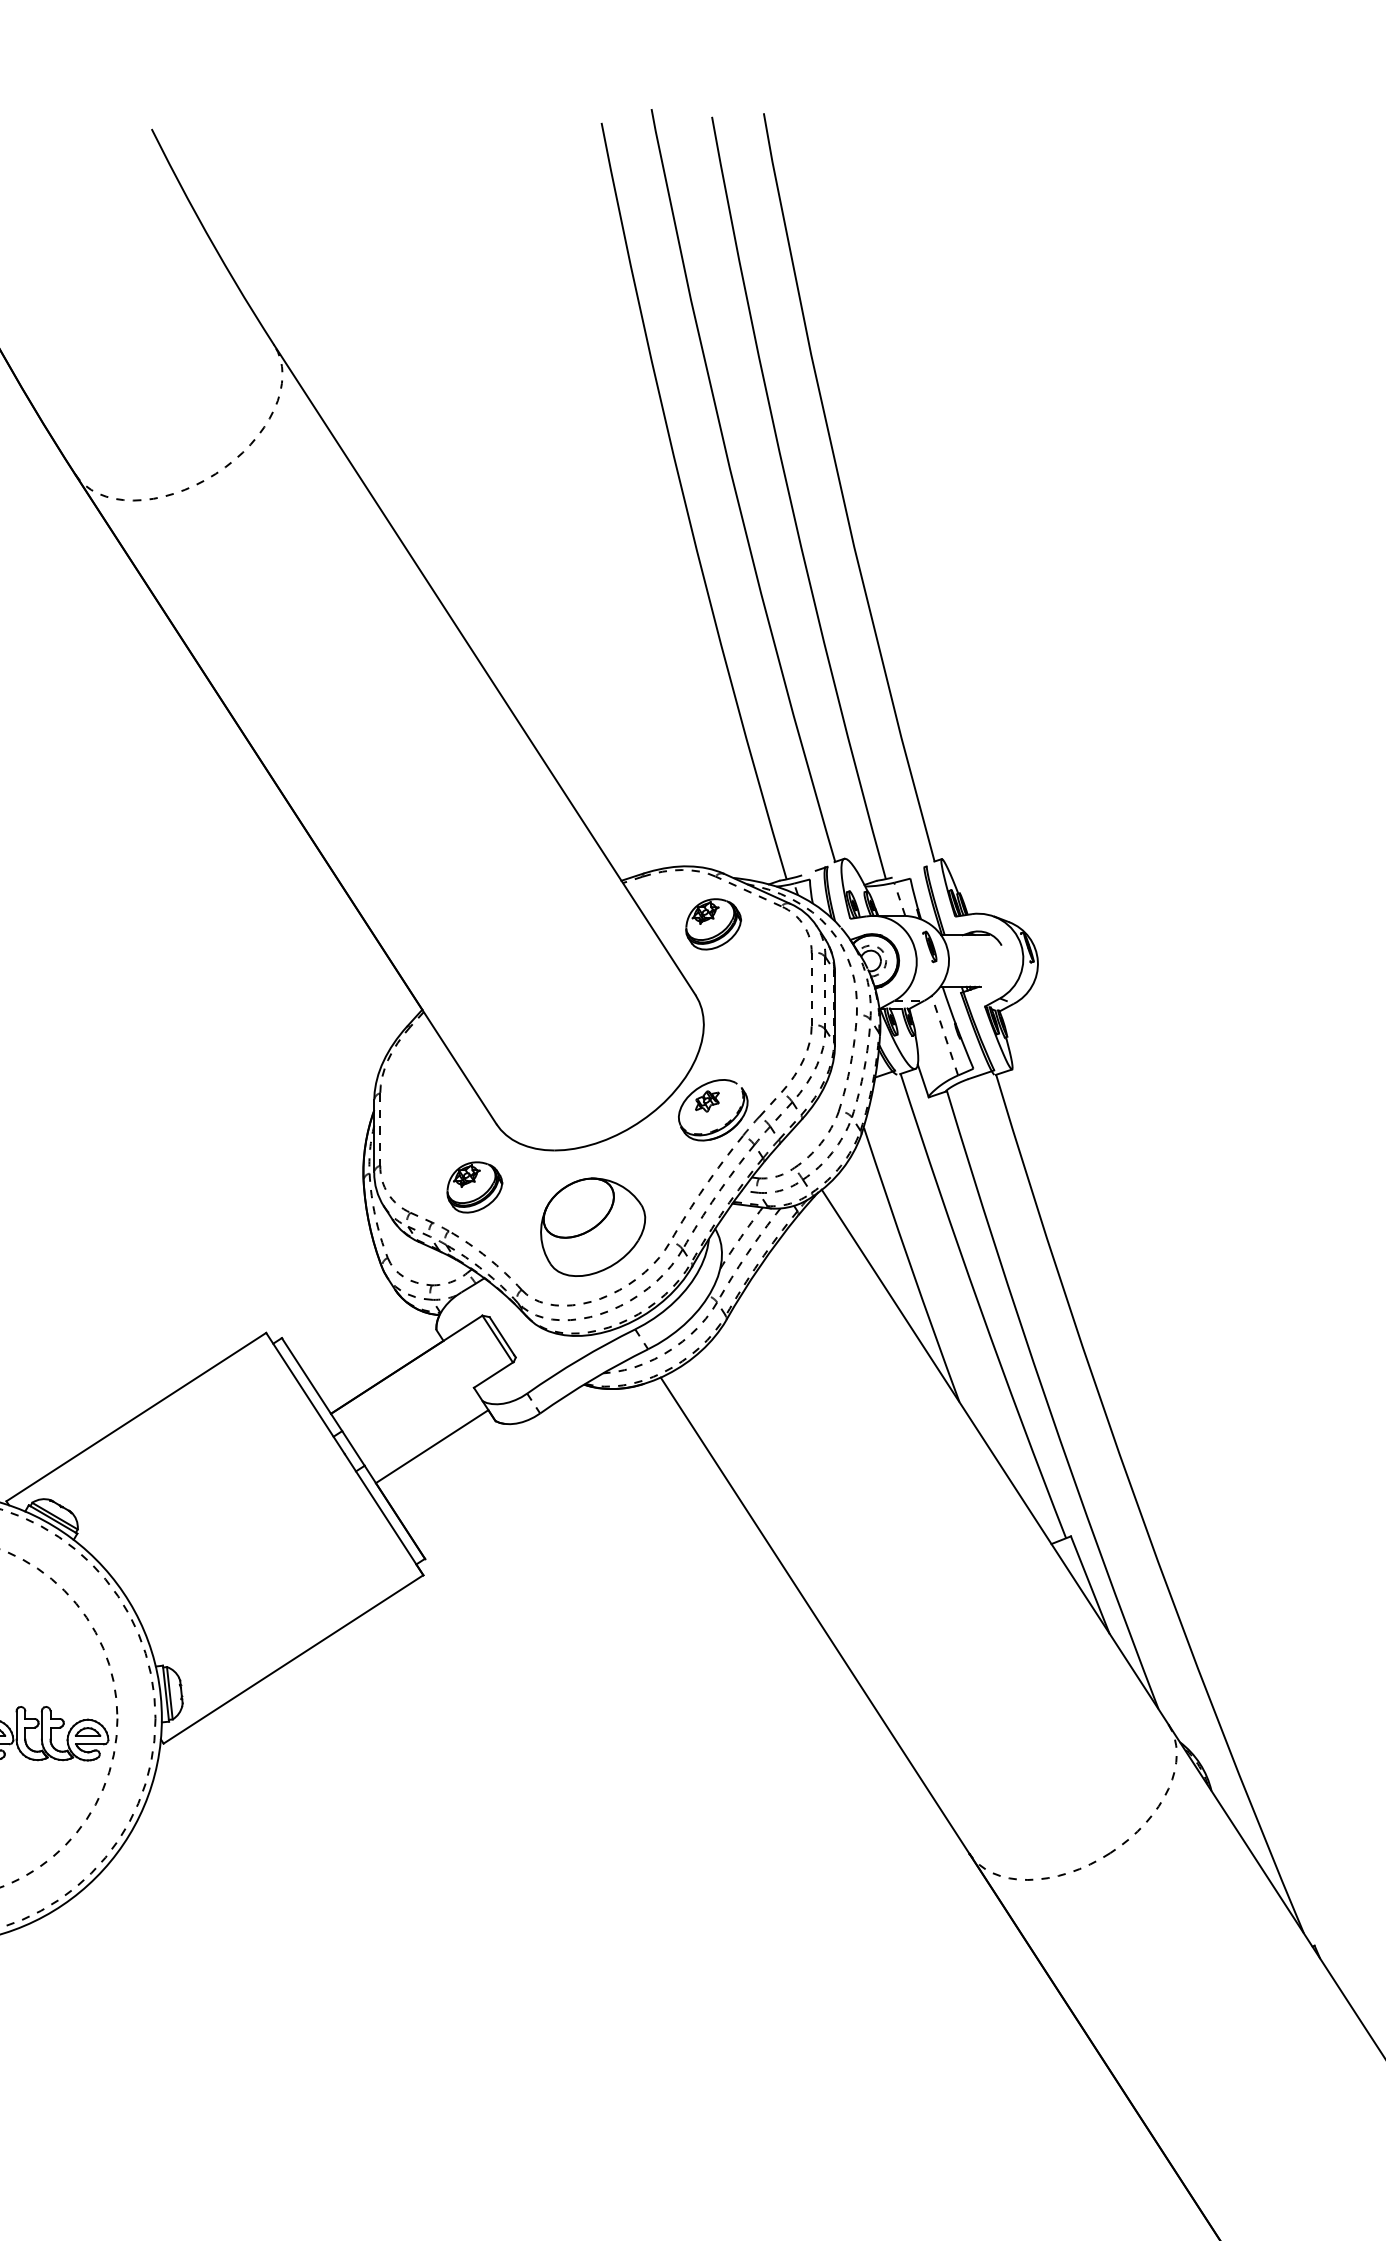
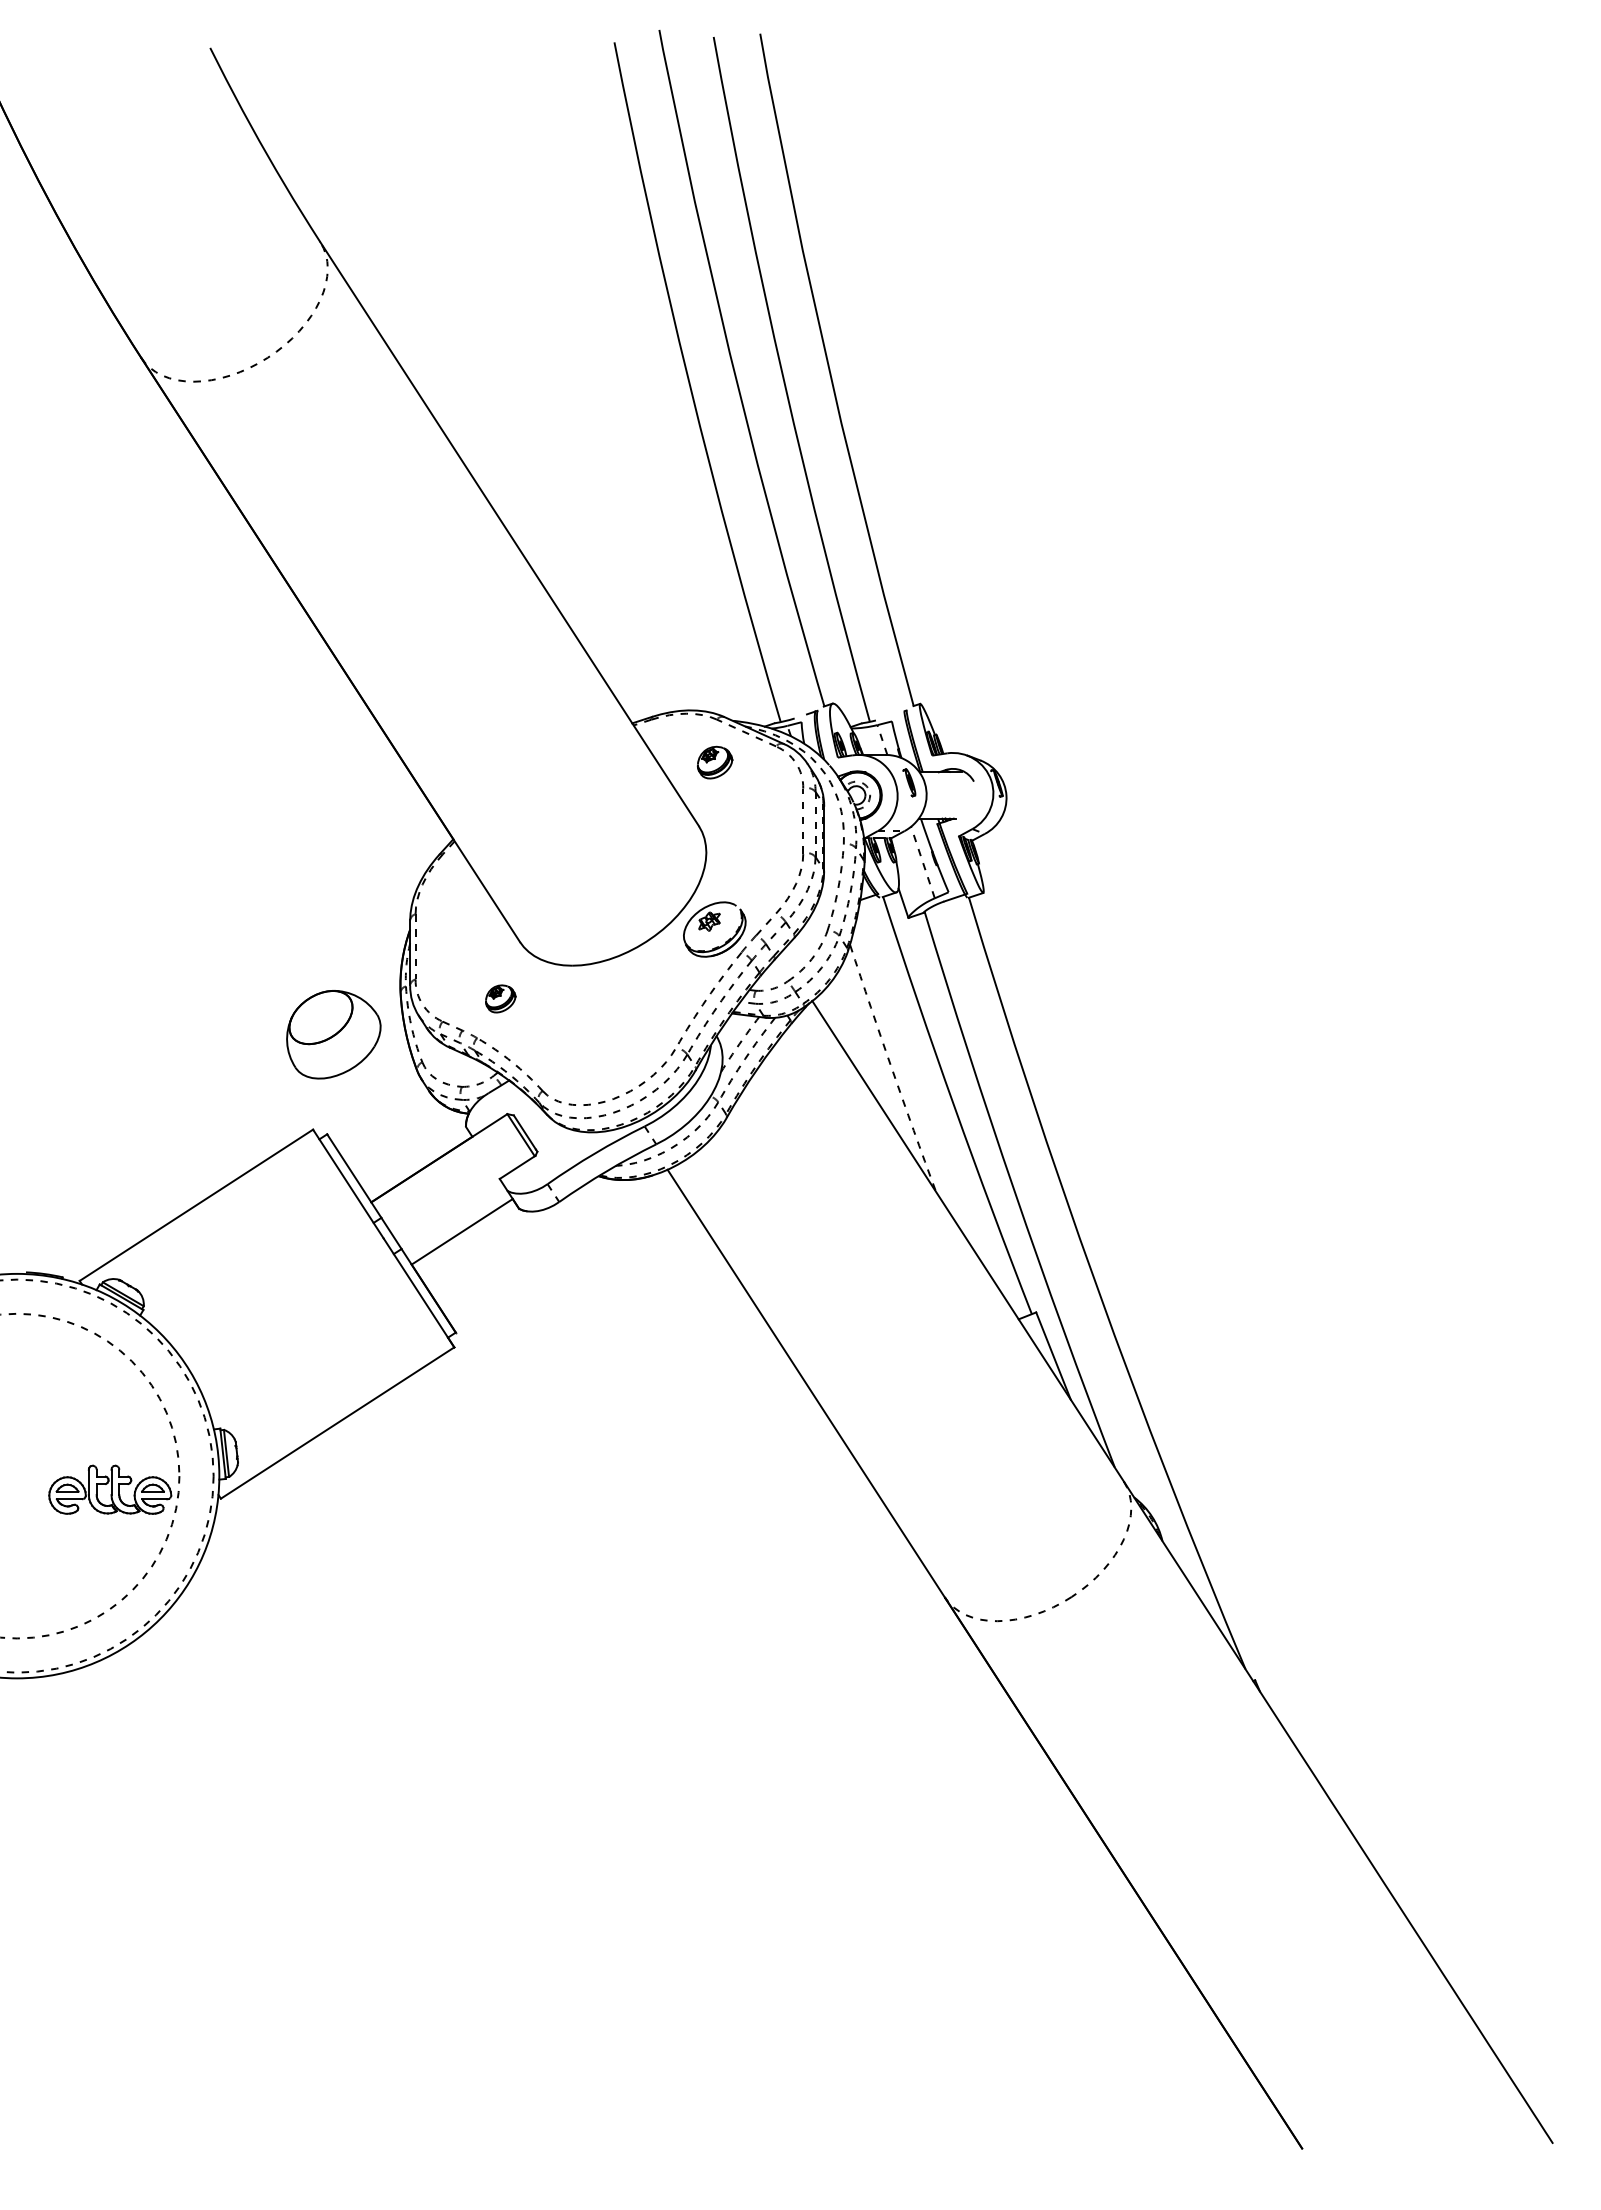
part: (712, 924) -> (714, 762), size x0.7
part: (474, 1186) -> (500, 998), size x0.6
part: (592, 1227) -> (333, 1034), moved
arc: (911, 1264) -> (892, 1068), solid -> dashed

